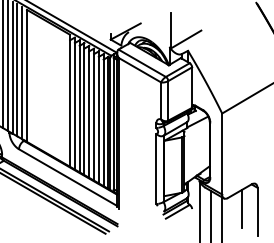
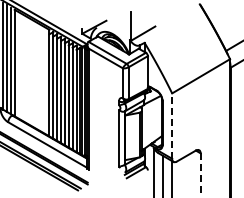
line: (222, 154) -> (172, 126), solid -> dashed
line: (242, 207) -> (188, 169), removed
line: (257, 211) -> (200, 172), solid -> dashed

